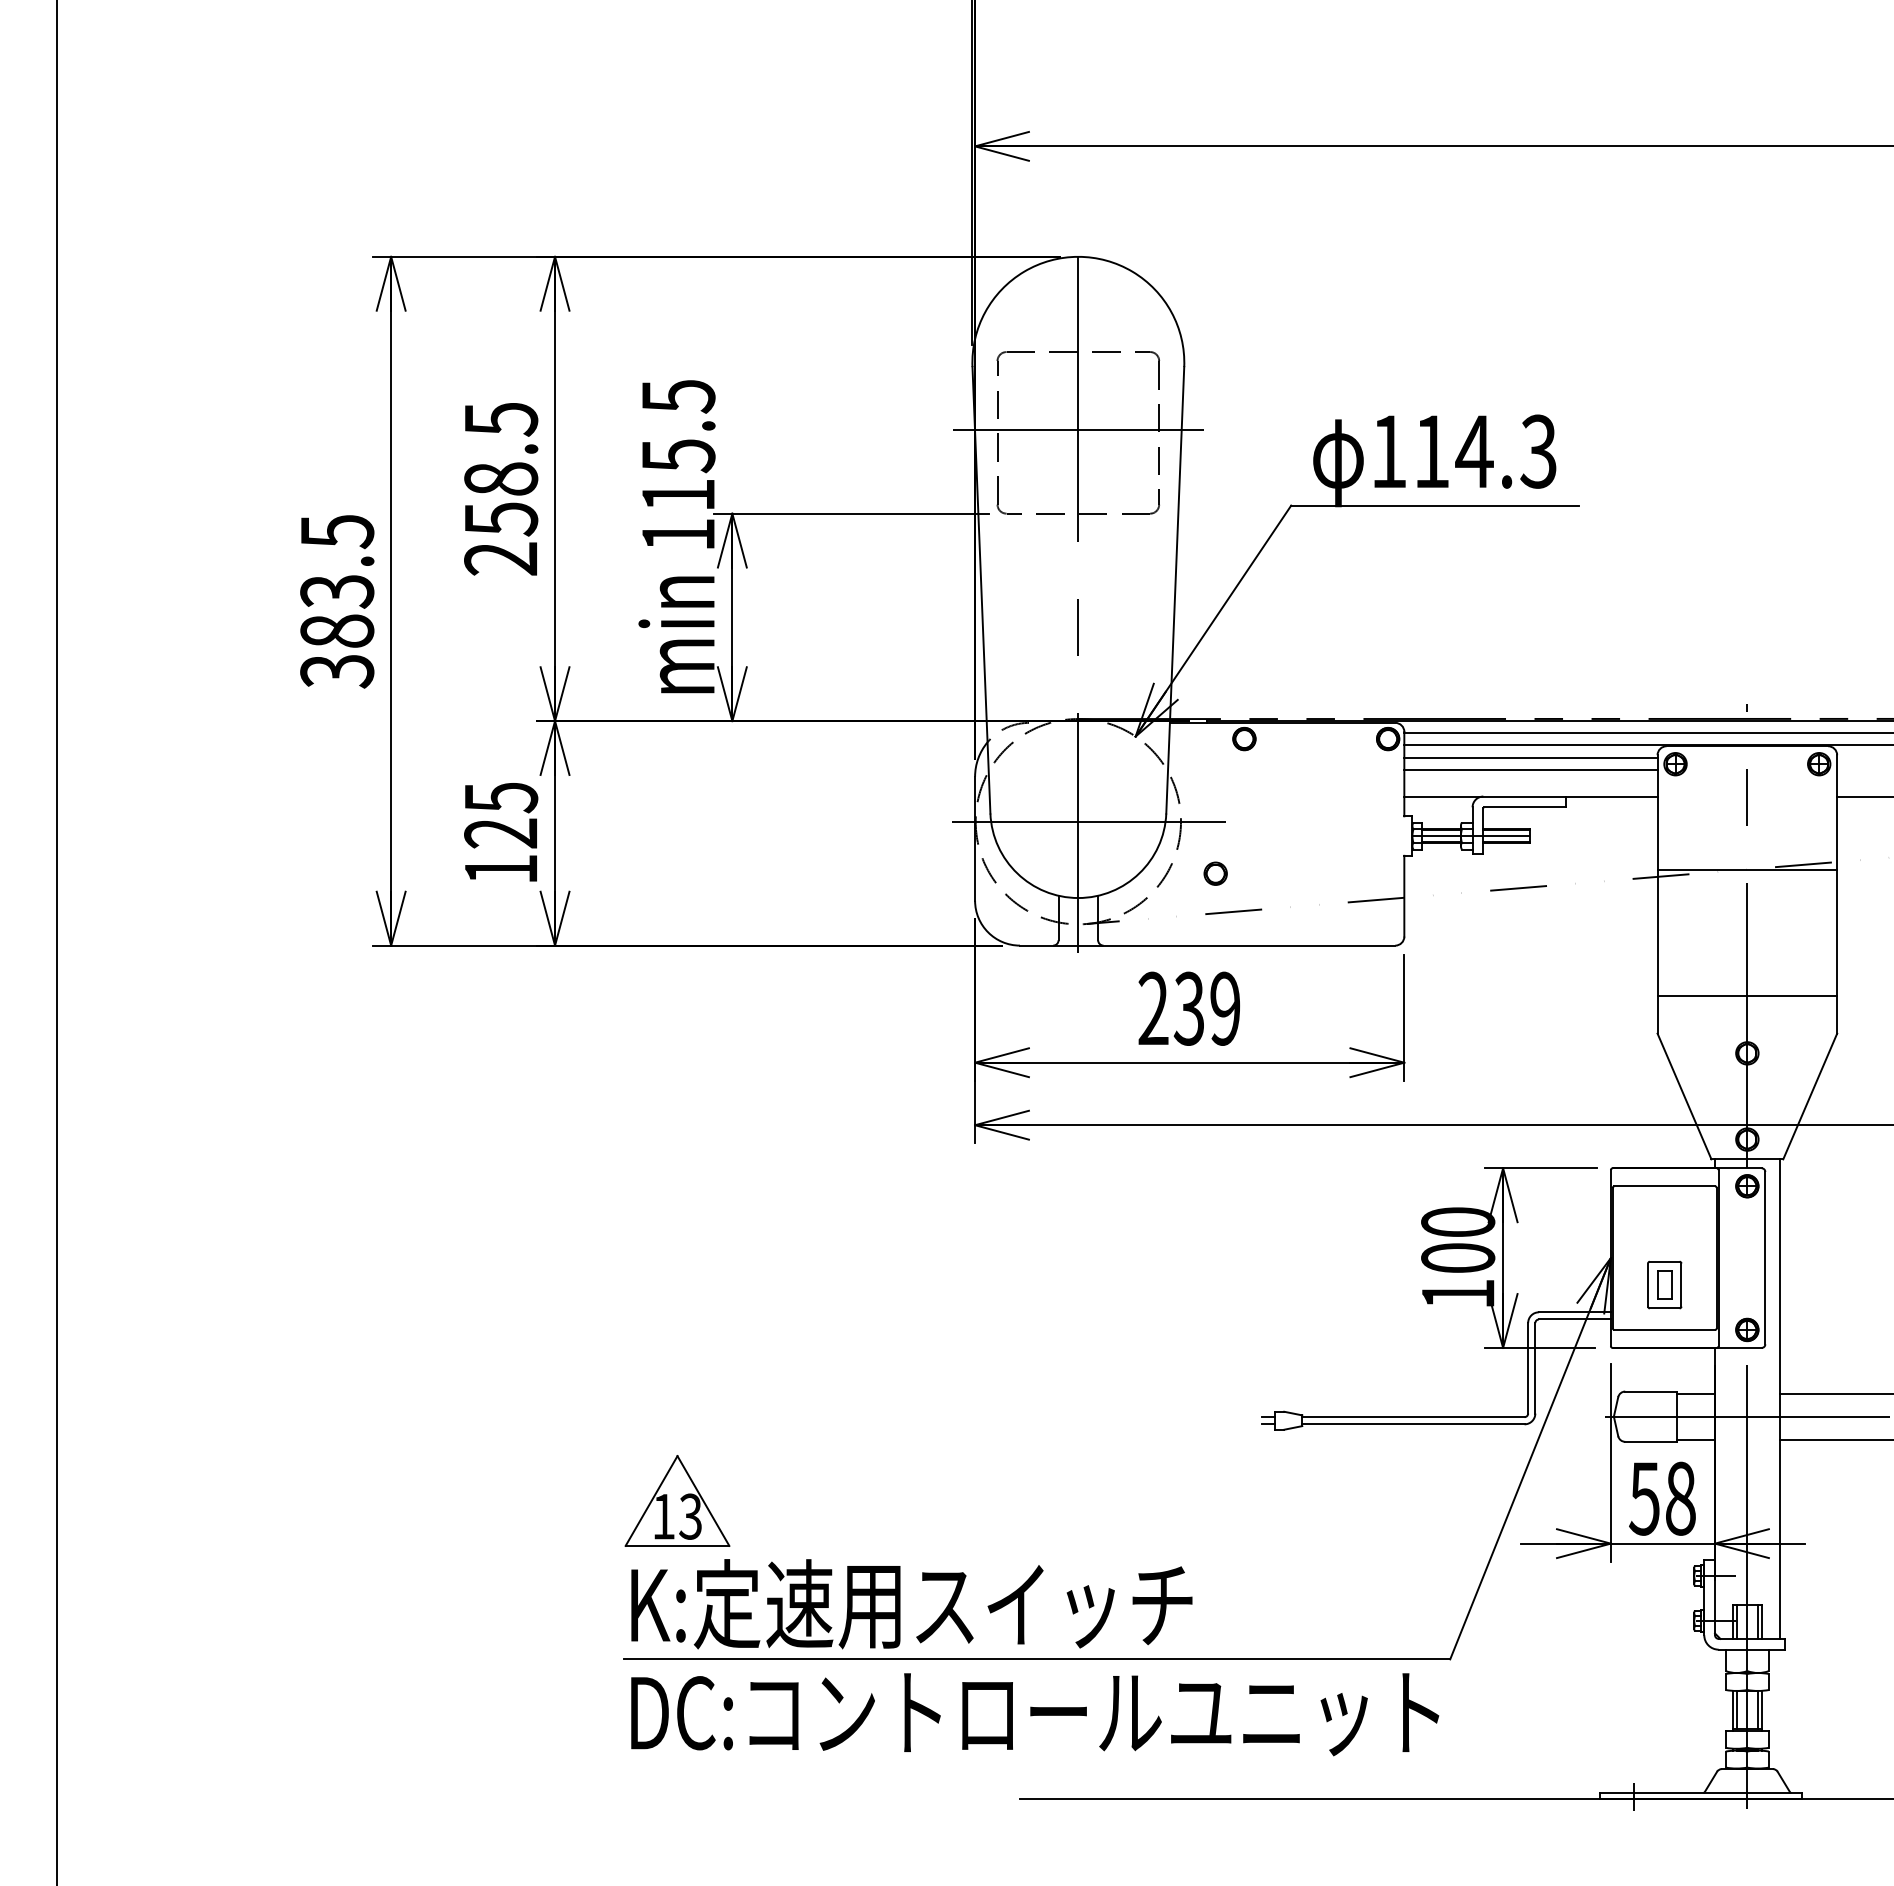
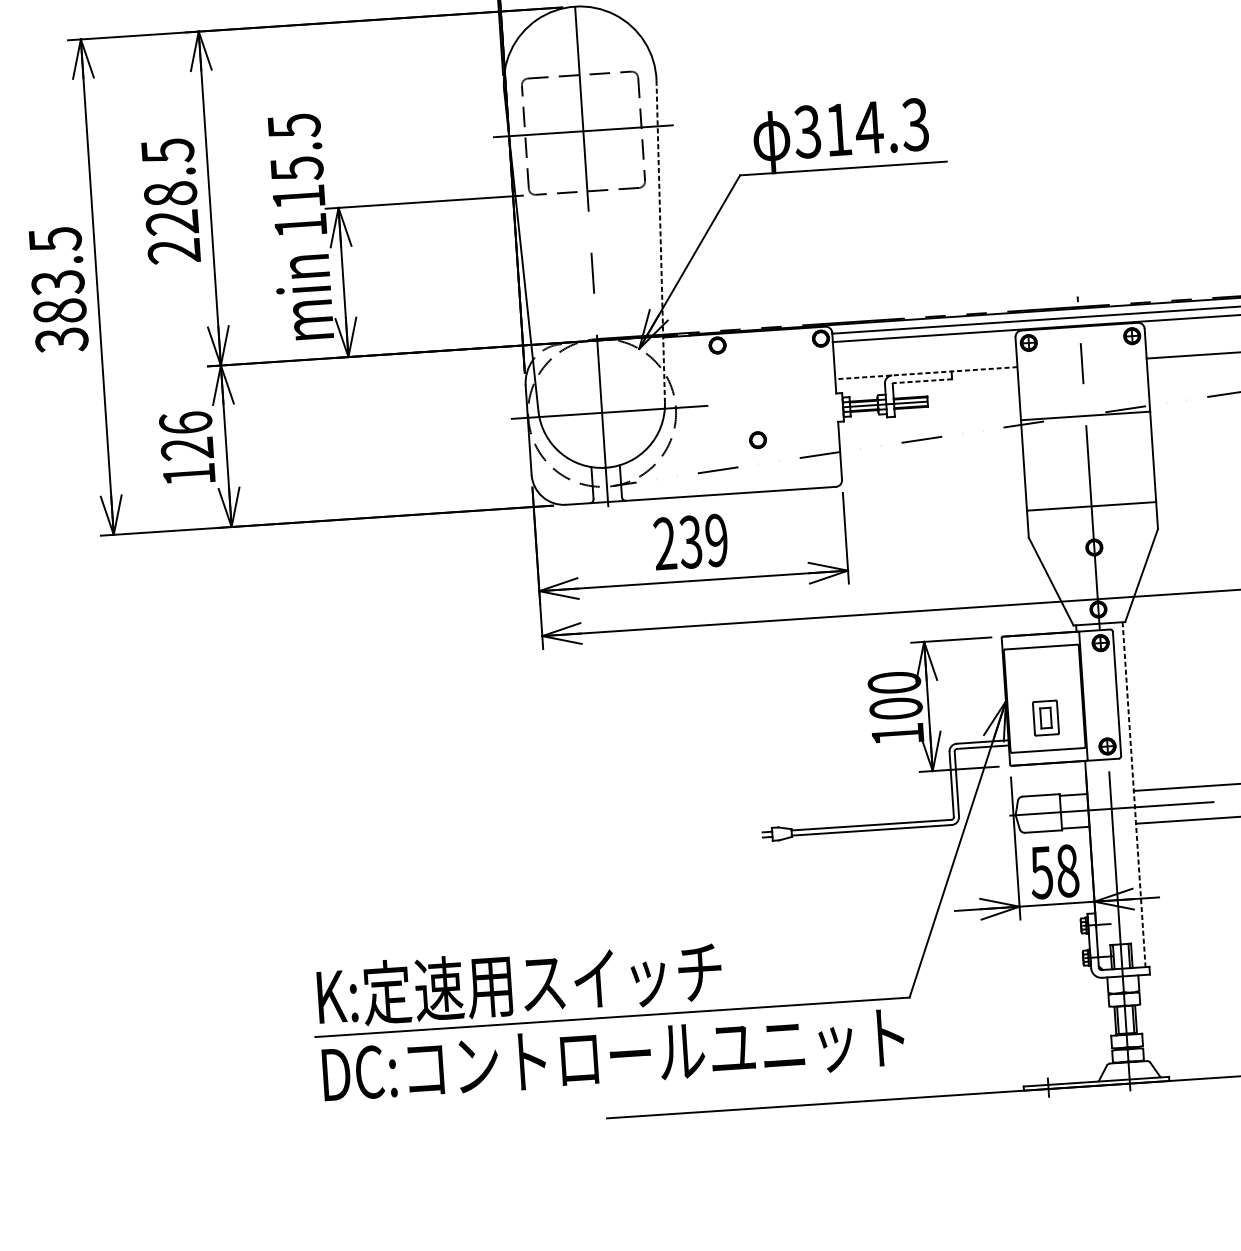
text: (1388, 451) -> (807, 131), 114.3 -> 314.3
text: (501, 519) -> (172, 223), 258.5 -> 228.5
line: (1175, 589) -> (660, 241), solid -> dashed
line: (1530, 758) -> (924, 345), removed
line: (1530, 770) -> (924, 354), removed
line: (1530, 796) -> (926, 373), solid -> dashed
text: (501, 797) -> (186, 423), 125 -> 126
line: (1525, 807) -> (923, 381), solid -> dashed
part: (1215, 873) -> (757, 439), moved
line: (1779, 1399) -> (1133, 794), solid -> dashed
part: (677, 1500) -> (346, 920), removed

